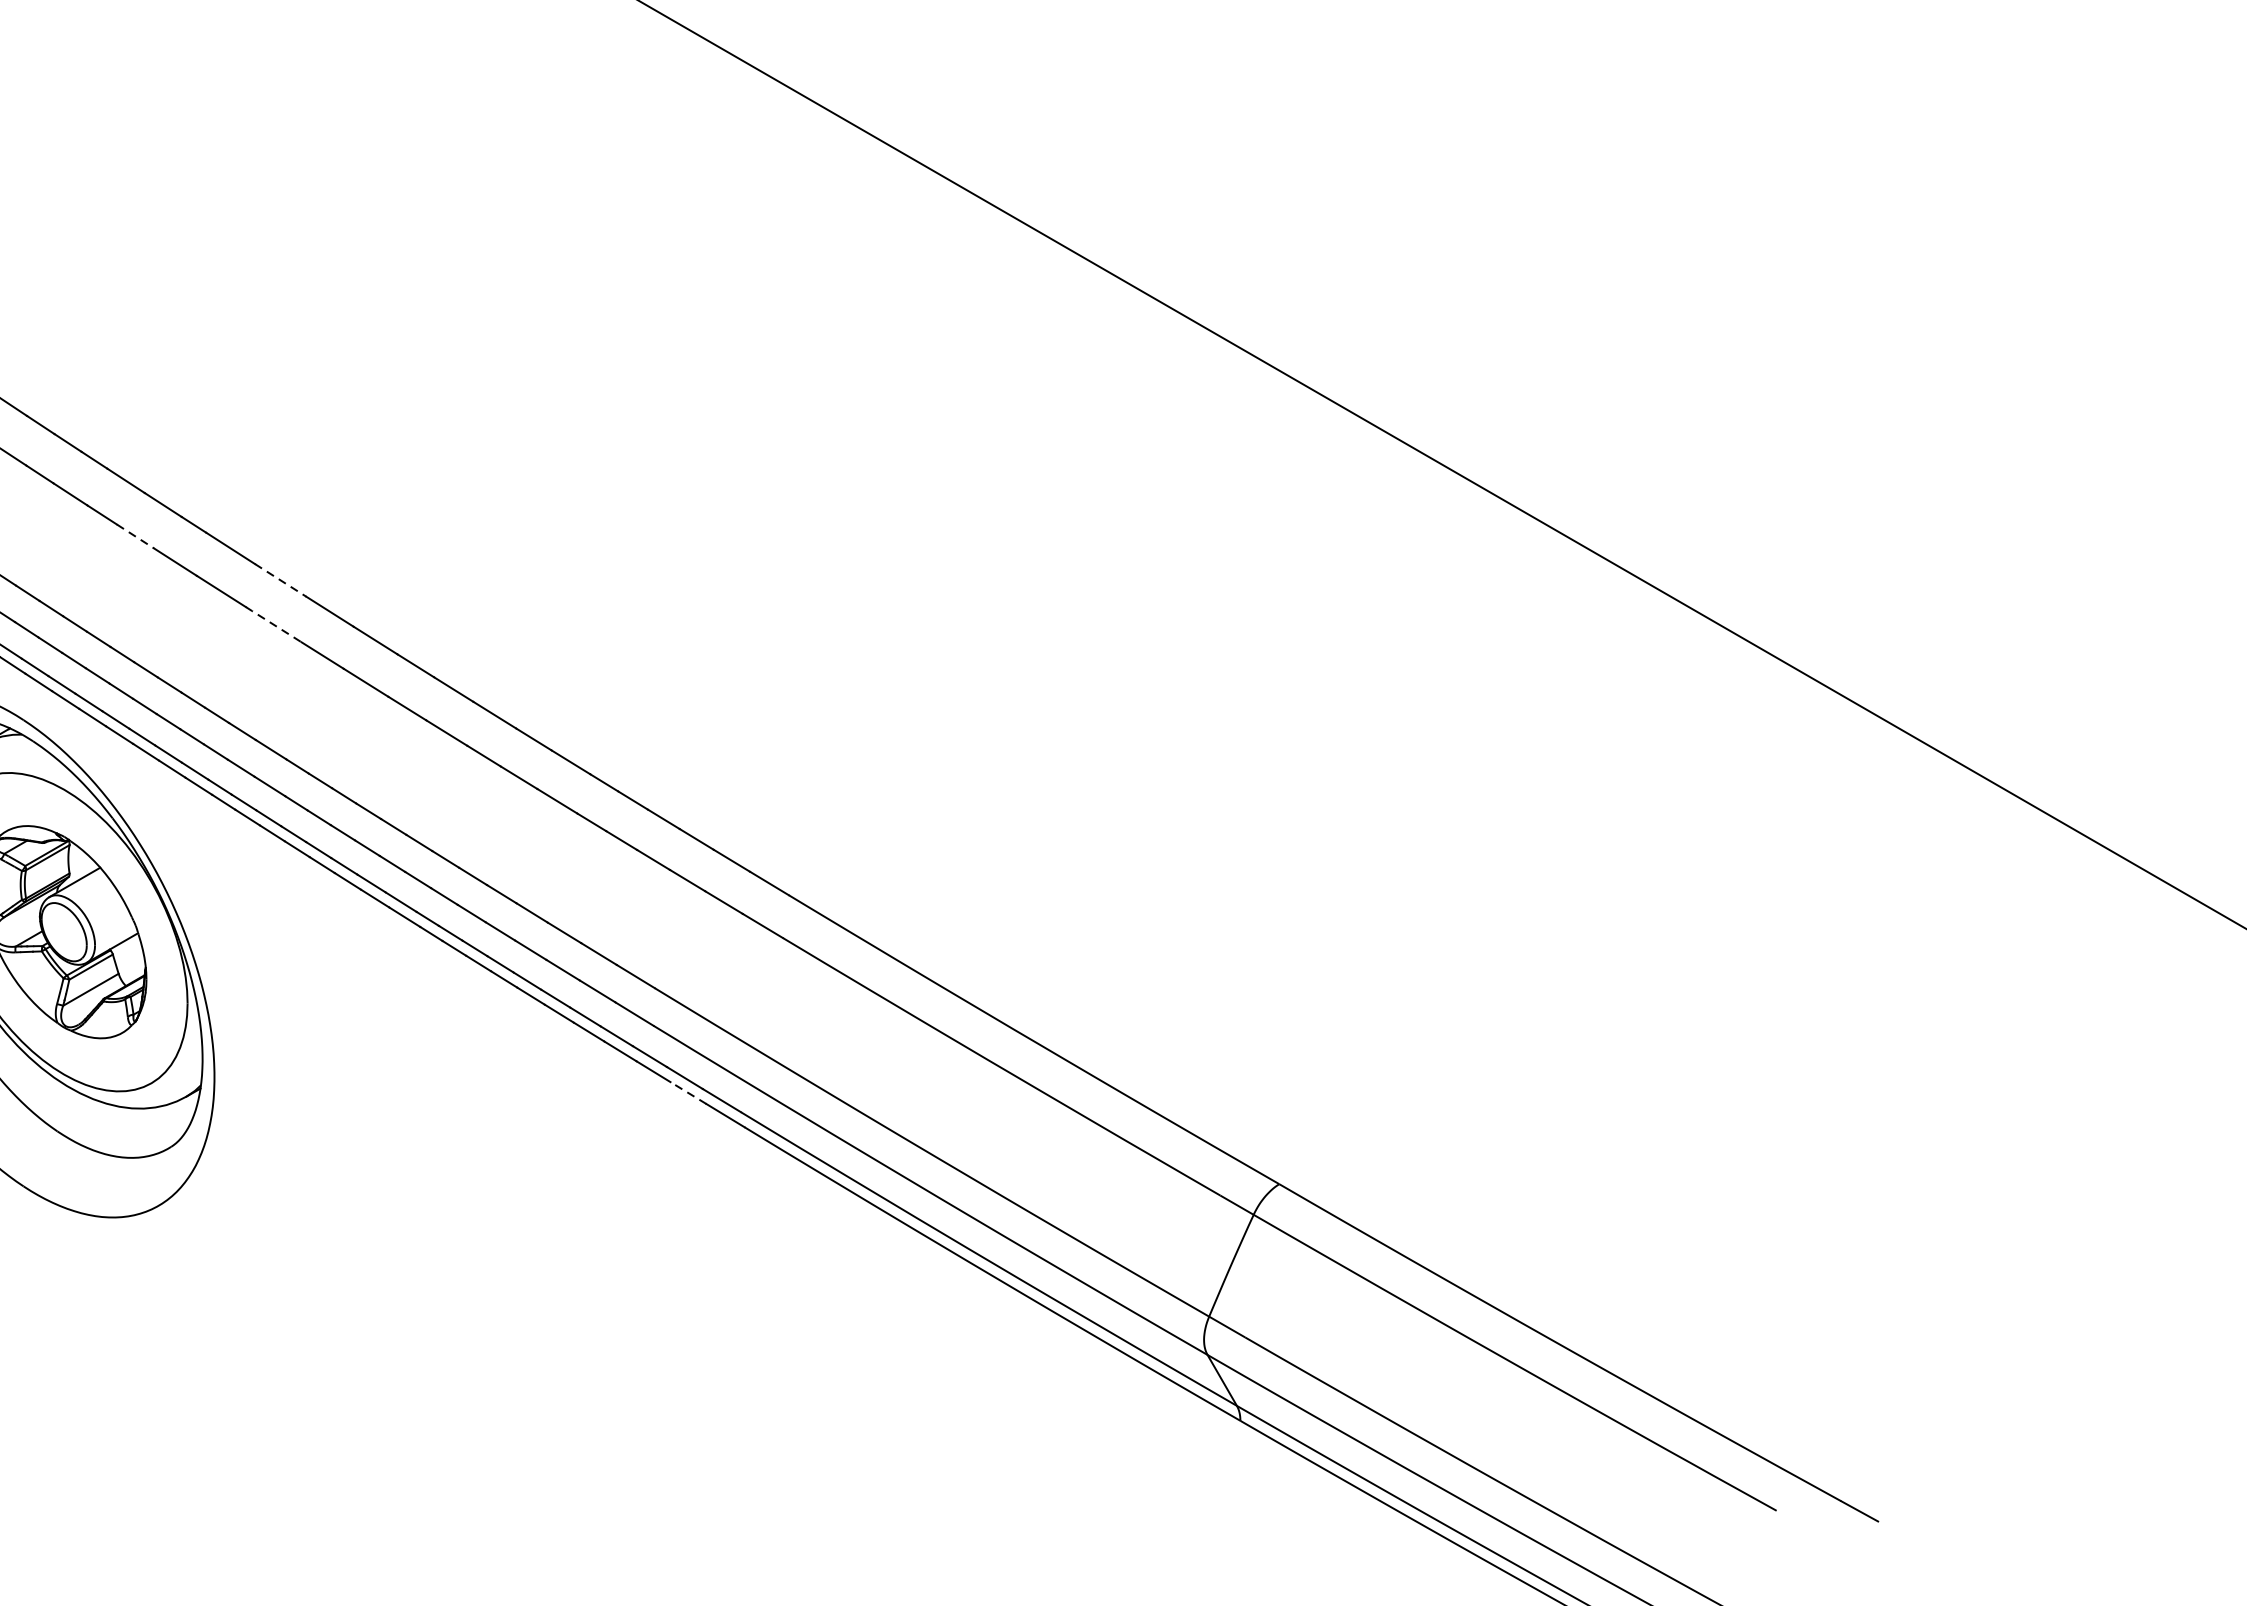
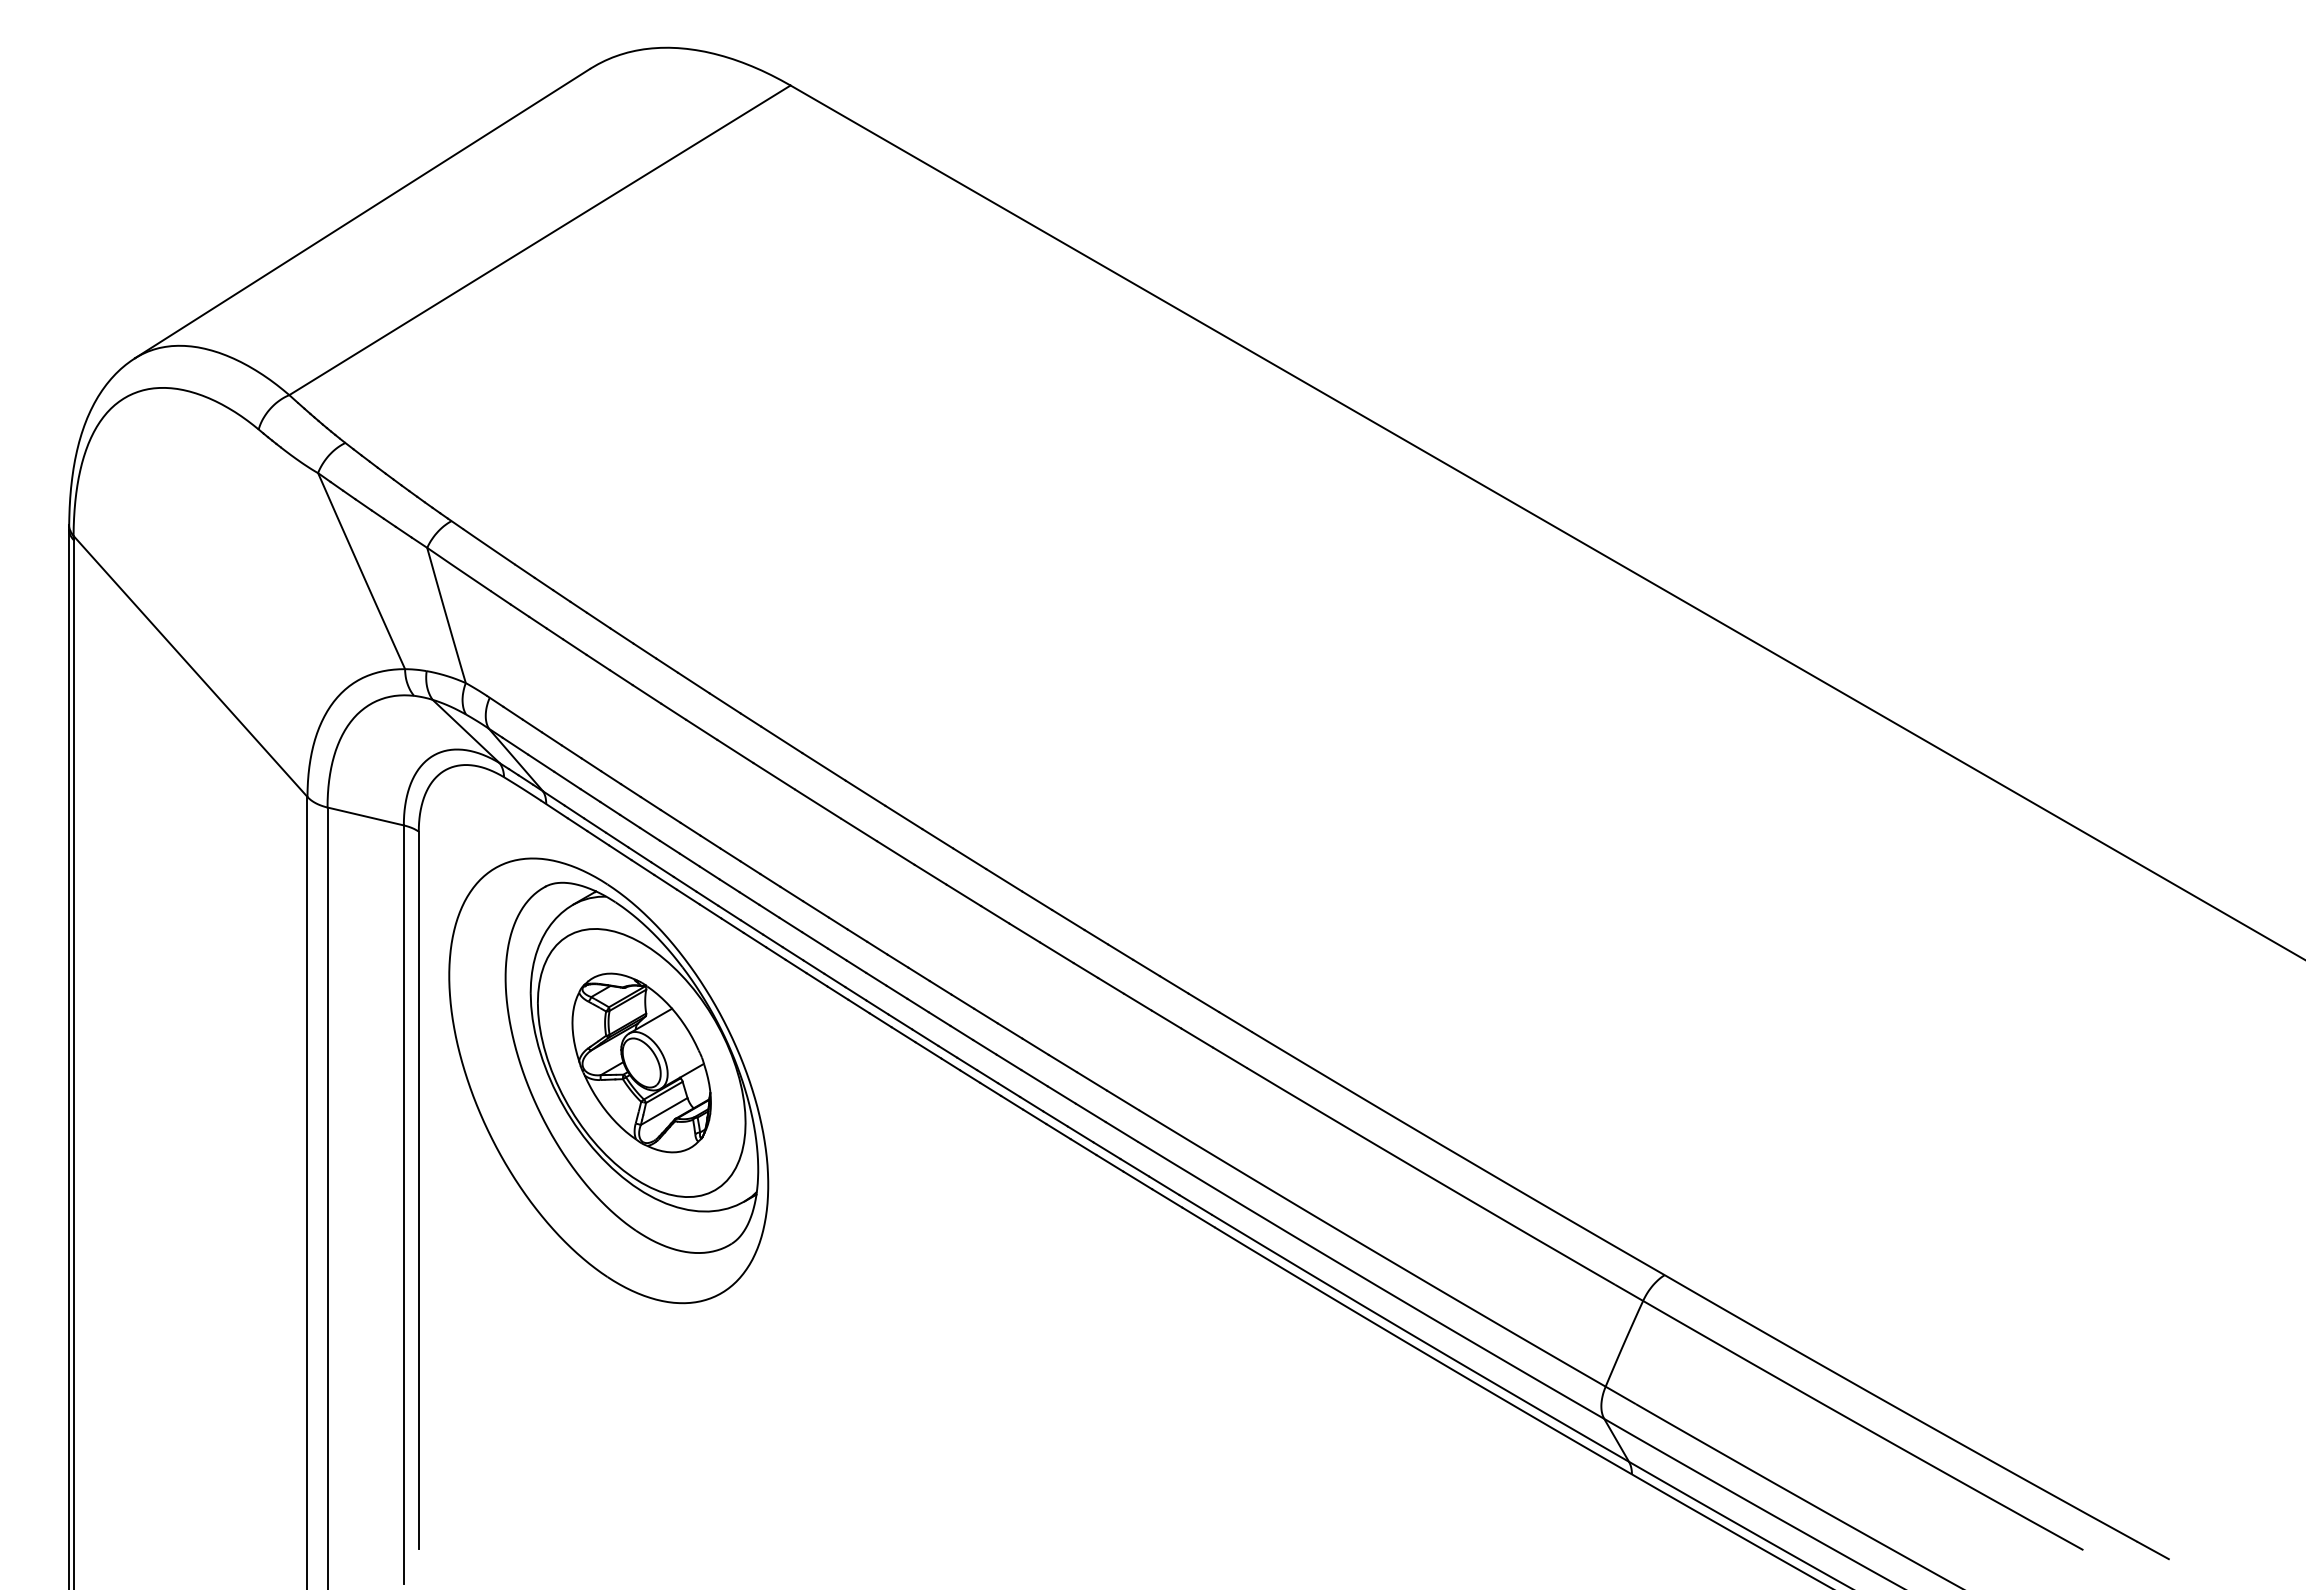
line: (135, 536) -> (701, 729), dashed -> solid
line: (281, 580) -> (824, 766), dashed -> solid
line: (272, 623) -> (817, 803), dashed -> solid
line: (688, 1093) -> (1167, 1198), dashed -> solid

